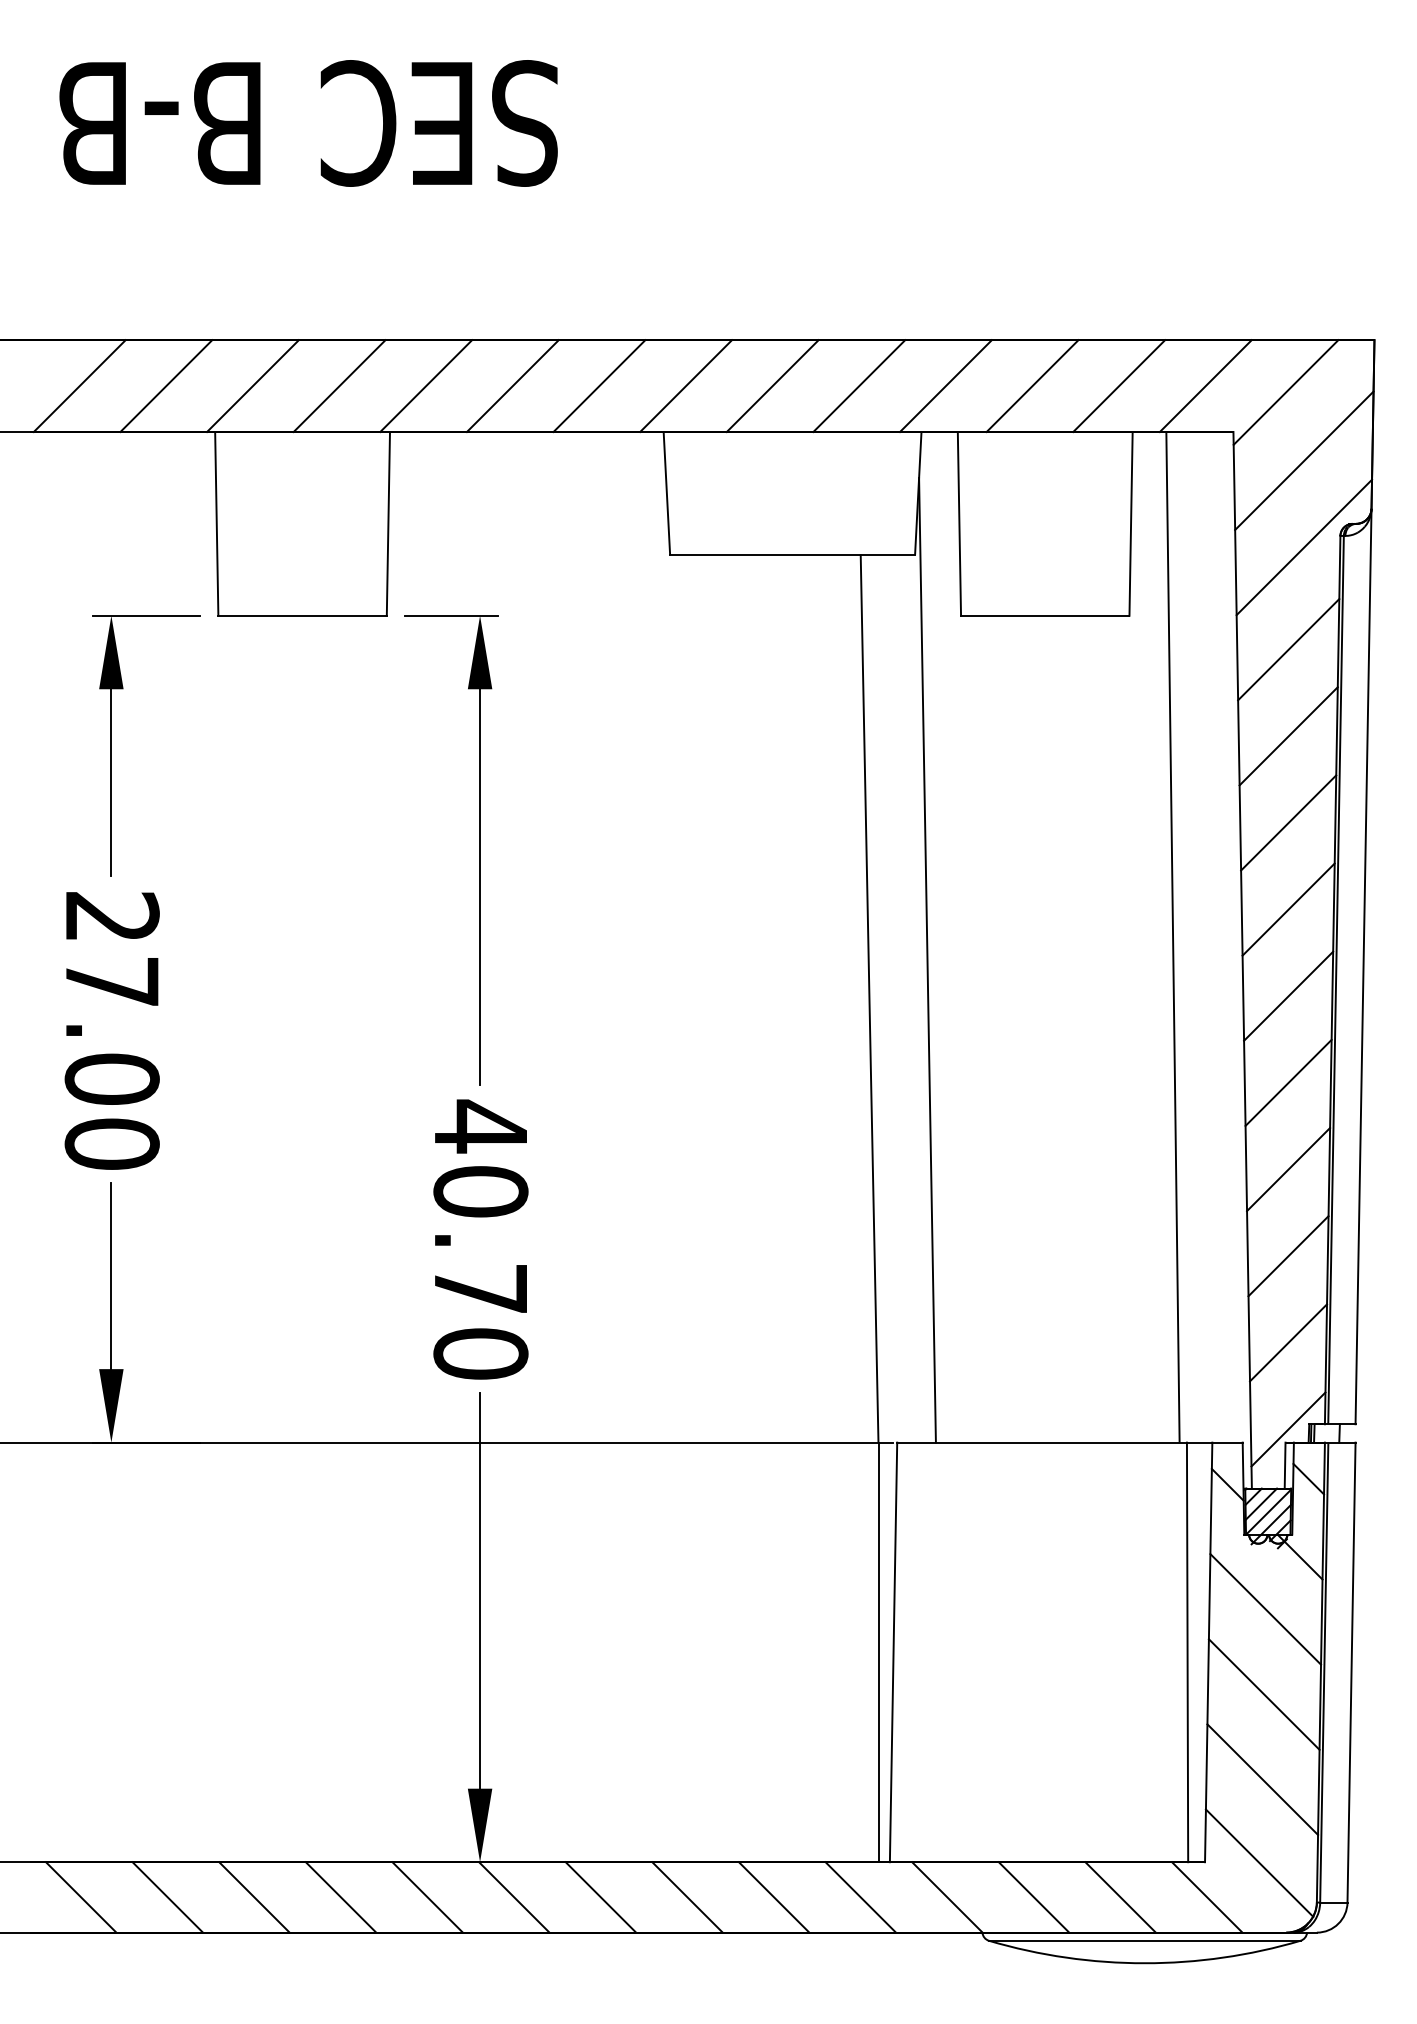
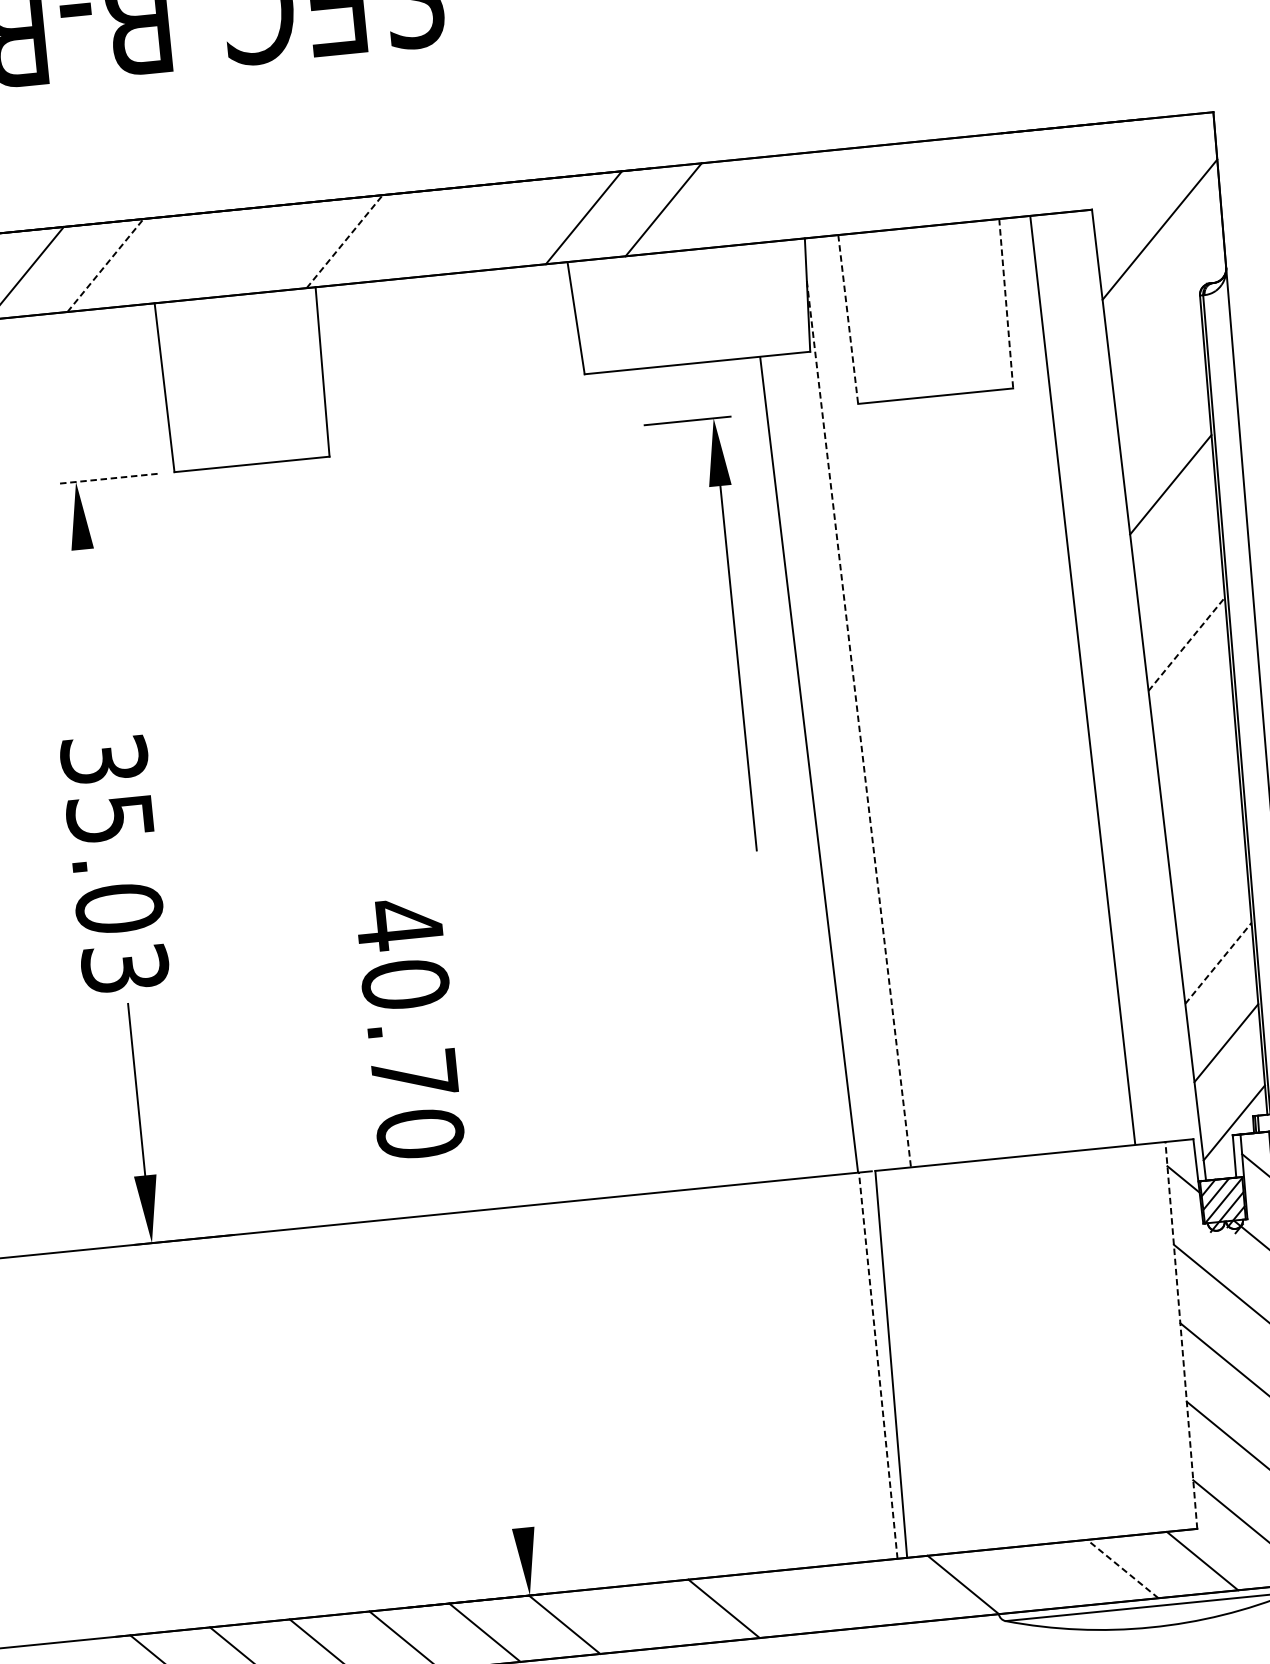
line: (166, 386) -> (105, 265), solid -> dashed
line: (252, 386) -> (184, 257), removed
line: (339, 386) -> (264, 249), removed
line: (426, 386) -> (345, 241), solid -> dashed
line: (512, 386) -> (424, 234), removed
line: (599, 386) -> (504, 226), removed
line: (859, 386) -> (743, 202), removed
line: (945, 386) -> (822, 194), removed
line: (1032, 386) -> (902, 186), removed
line: (1119, 386) -> (982, 178), removed
line: (1205, 386) -> (1062, 170), removed
line: (1285, 392) -> (1136, 168), removed
line: (959, 523) -> (848, 319), solid -> dashed
line: (1131, 523) -> (1006, 303), solid -> dashed
line: (1304, 547) -> (1168, 309), removed
line: (146, 615) -> (108, 478), solid -> dashed
line: (1288, 649) -> (1162, 404), removed
line: (111, 782) -> (91, 635), removed
line: (1288, 822) -> (1178, 564), removed
part: (479, 850) -> (734, 634), moved
line: (1288, 909) -> (1186, 644), solid -> dashed
line: (927, 960) -> (858, 724), solid -> dashed
line: (1288, 995) -> (1194, 723), removed
text: (111, 1030) -> (114, 863), 27.00 -> 35.03
line: (1288, 1082) -> (1202, 803), removed
line: (1288, 1169) -> (1210, 883), removed
text: (480, 1239) -> (409, 1028), moved
line: (1288, 1256) -> (1218, 963), solid -> dashed
line: (480, 1590) -> (505, 1345), removed
line: (879, 1652) -> (878, 1365), solid -> dashed
line: (1187, 1652) -> (1161, 1337), removed
line: (1208, 1652) -> (1181, 1335), solid -> dashed
line: (600, 1897) -> (644, 1616), removed
line: (773, 1897) -> (803, 1601), removed
line: (860, 1897) -> (883, 1593), removed
line: (1033, 1897) -> (1042, 1577), removed
line: (1120, 1897) -> (1122, 1569), solid -> dashed

